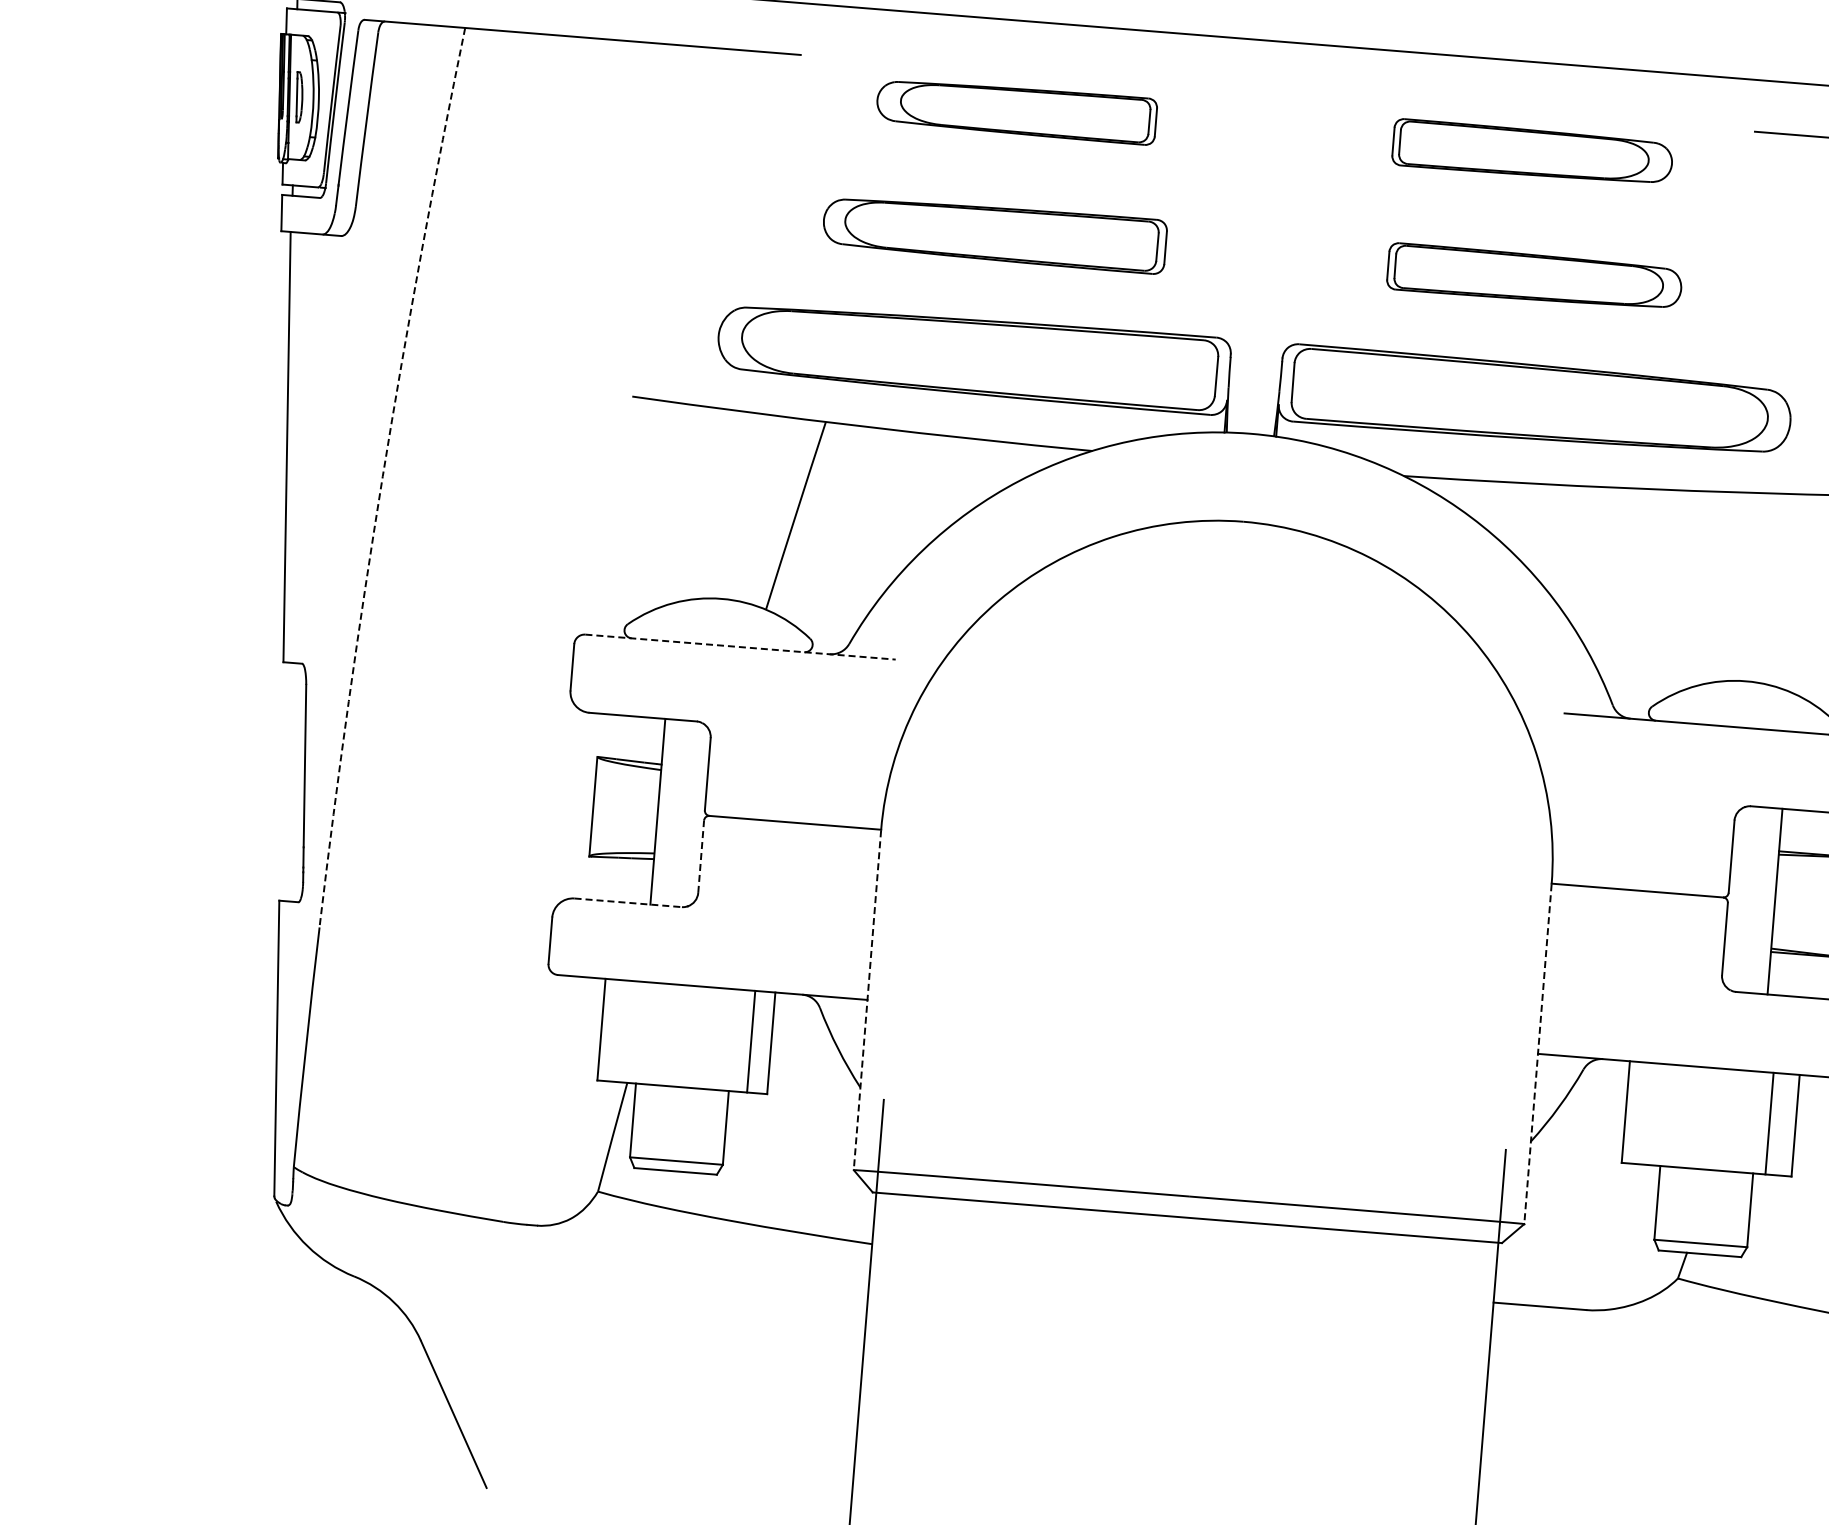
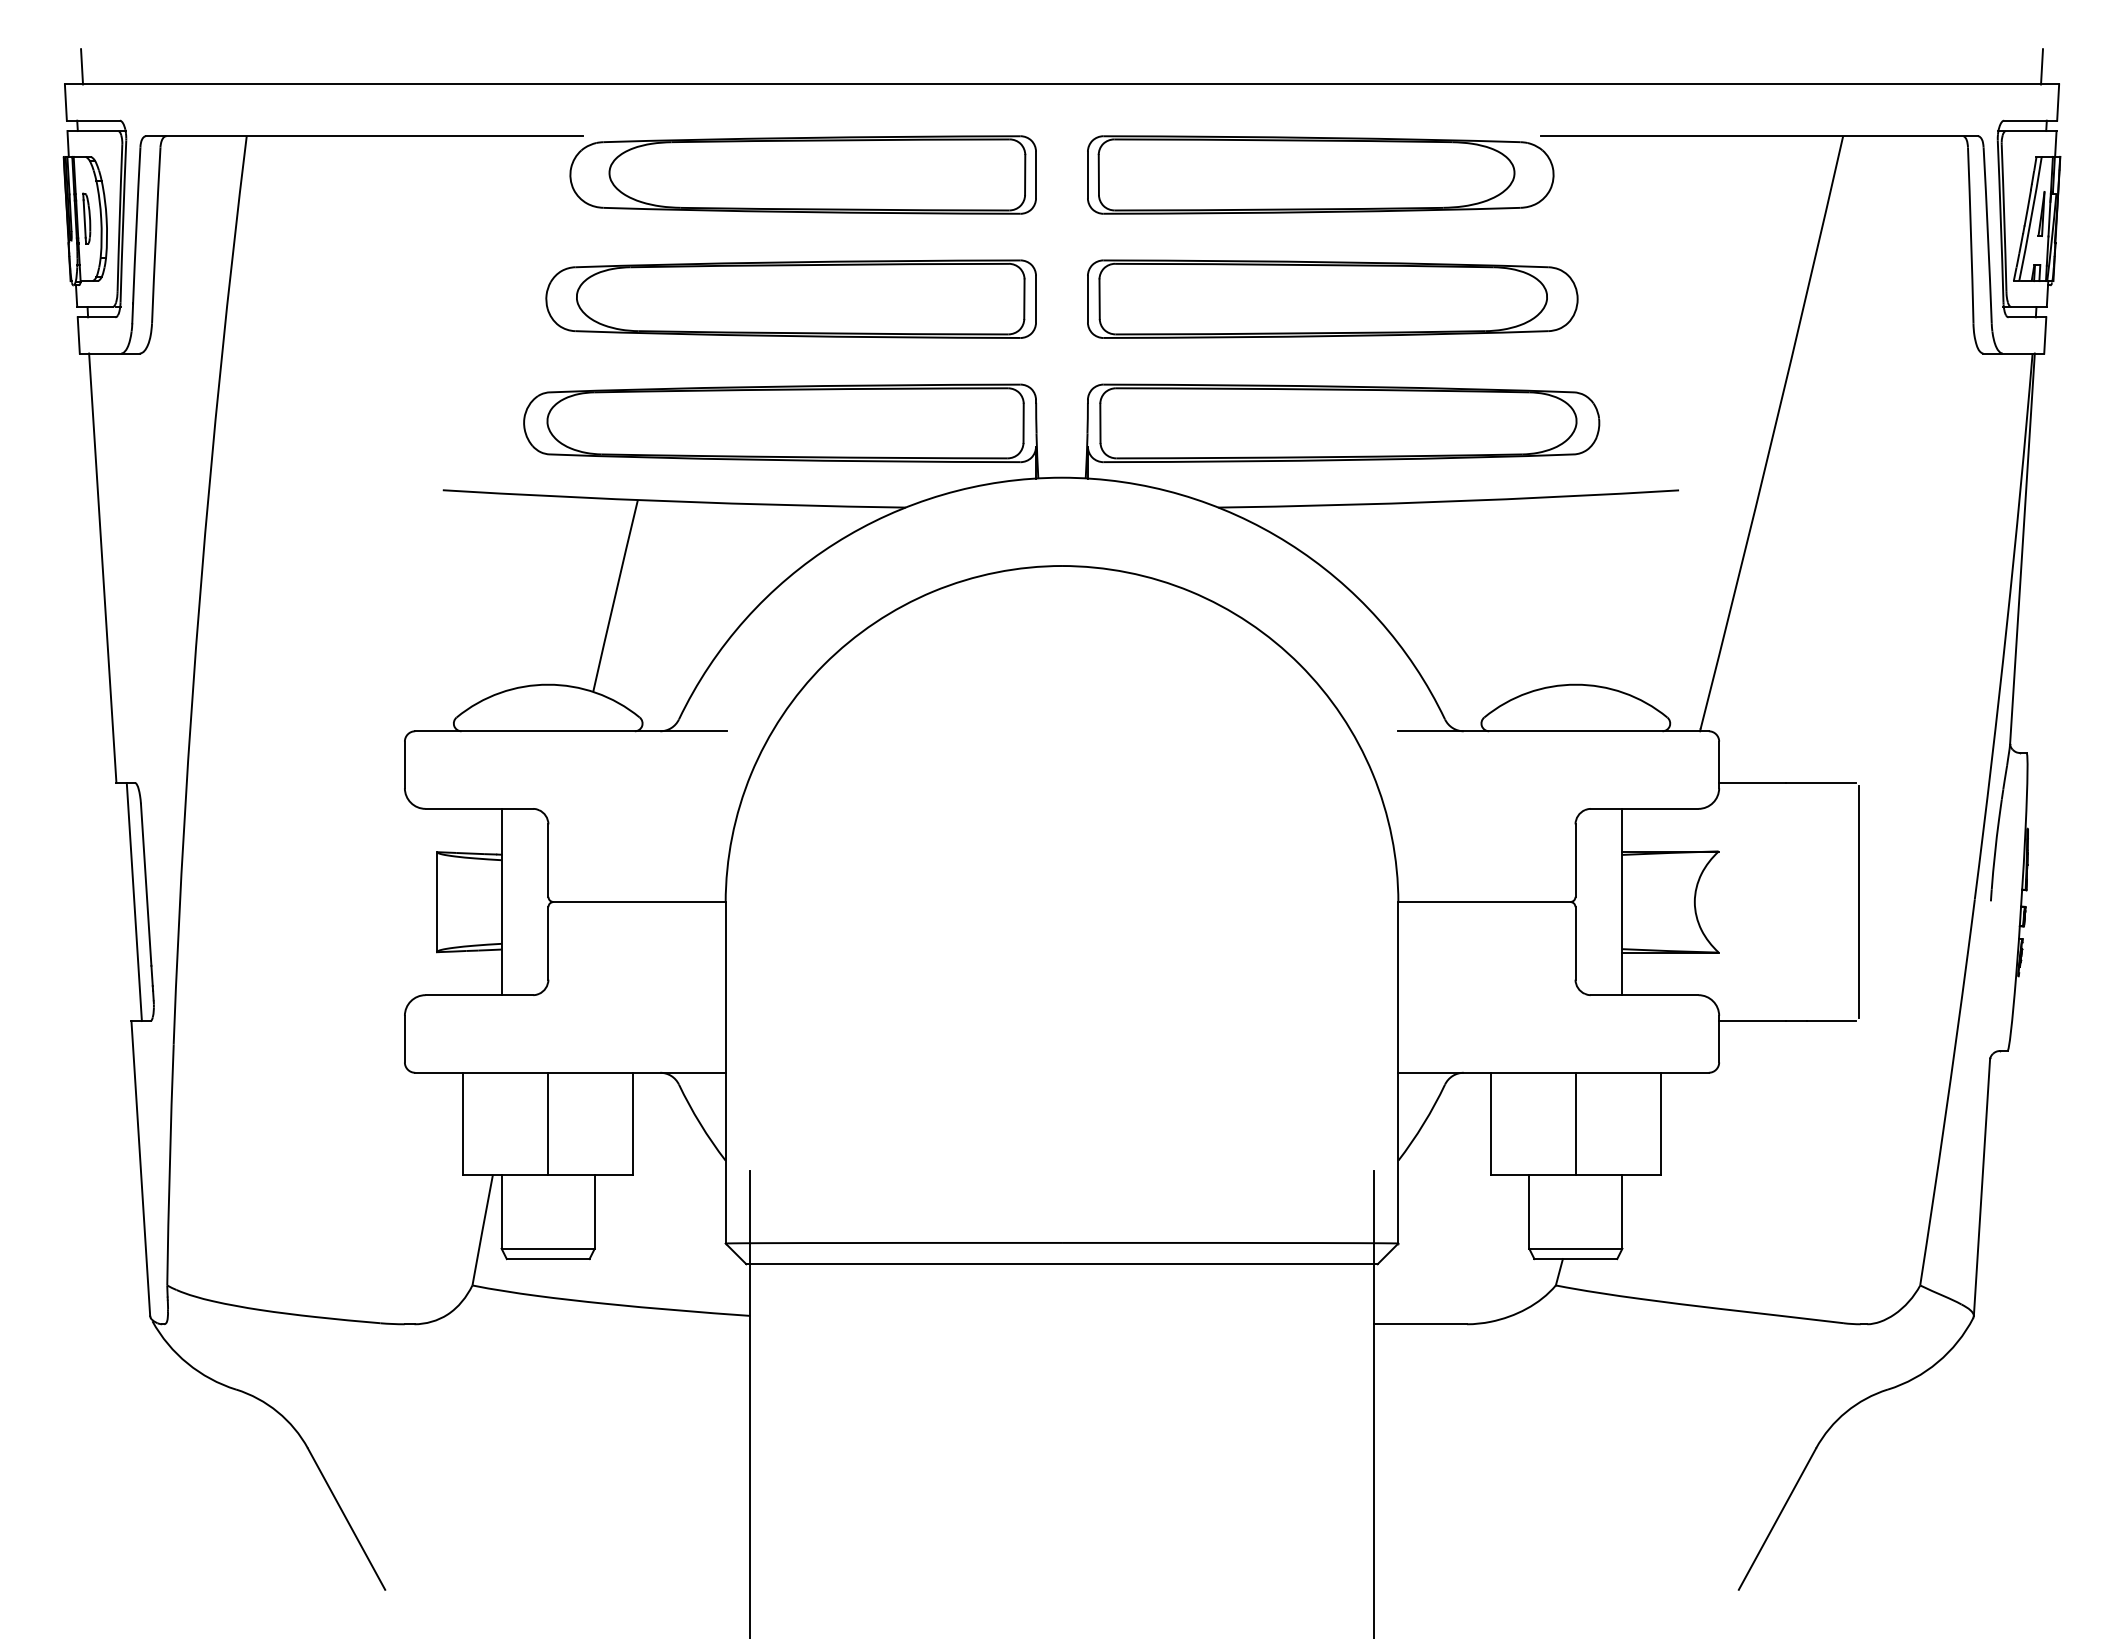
part: (1016, 110) -> (802, 174), size x1.67
part: (1532, 152) -> (1320, 174), size x1.67
part: (994, 233) -> (790, 298), size x1.43
part: (1534, 276) -> (1332, 298), size x1.67
arc: (382, 476) -> (200, 589), dashed -> solid
line: (740, 647) -> (570, 731), dashed -> solid
line: (290, 782) -> (133, 902), added
line: (701, 855) -> (548, 942), dashed -> solid
line: (628, 903) -> (479, 995), dashed -> solid
line: (867, 1000) -> (725, 1073), dashed -> solid
line: (751, 1041) -> (548, 1123), moved
line: (1538, 1054) -> (1398, 1073), dashed -> solid
line: (1769, 1123) -> (1575, 1123), moved

